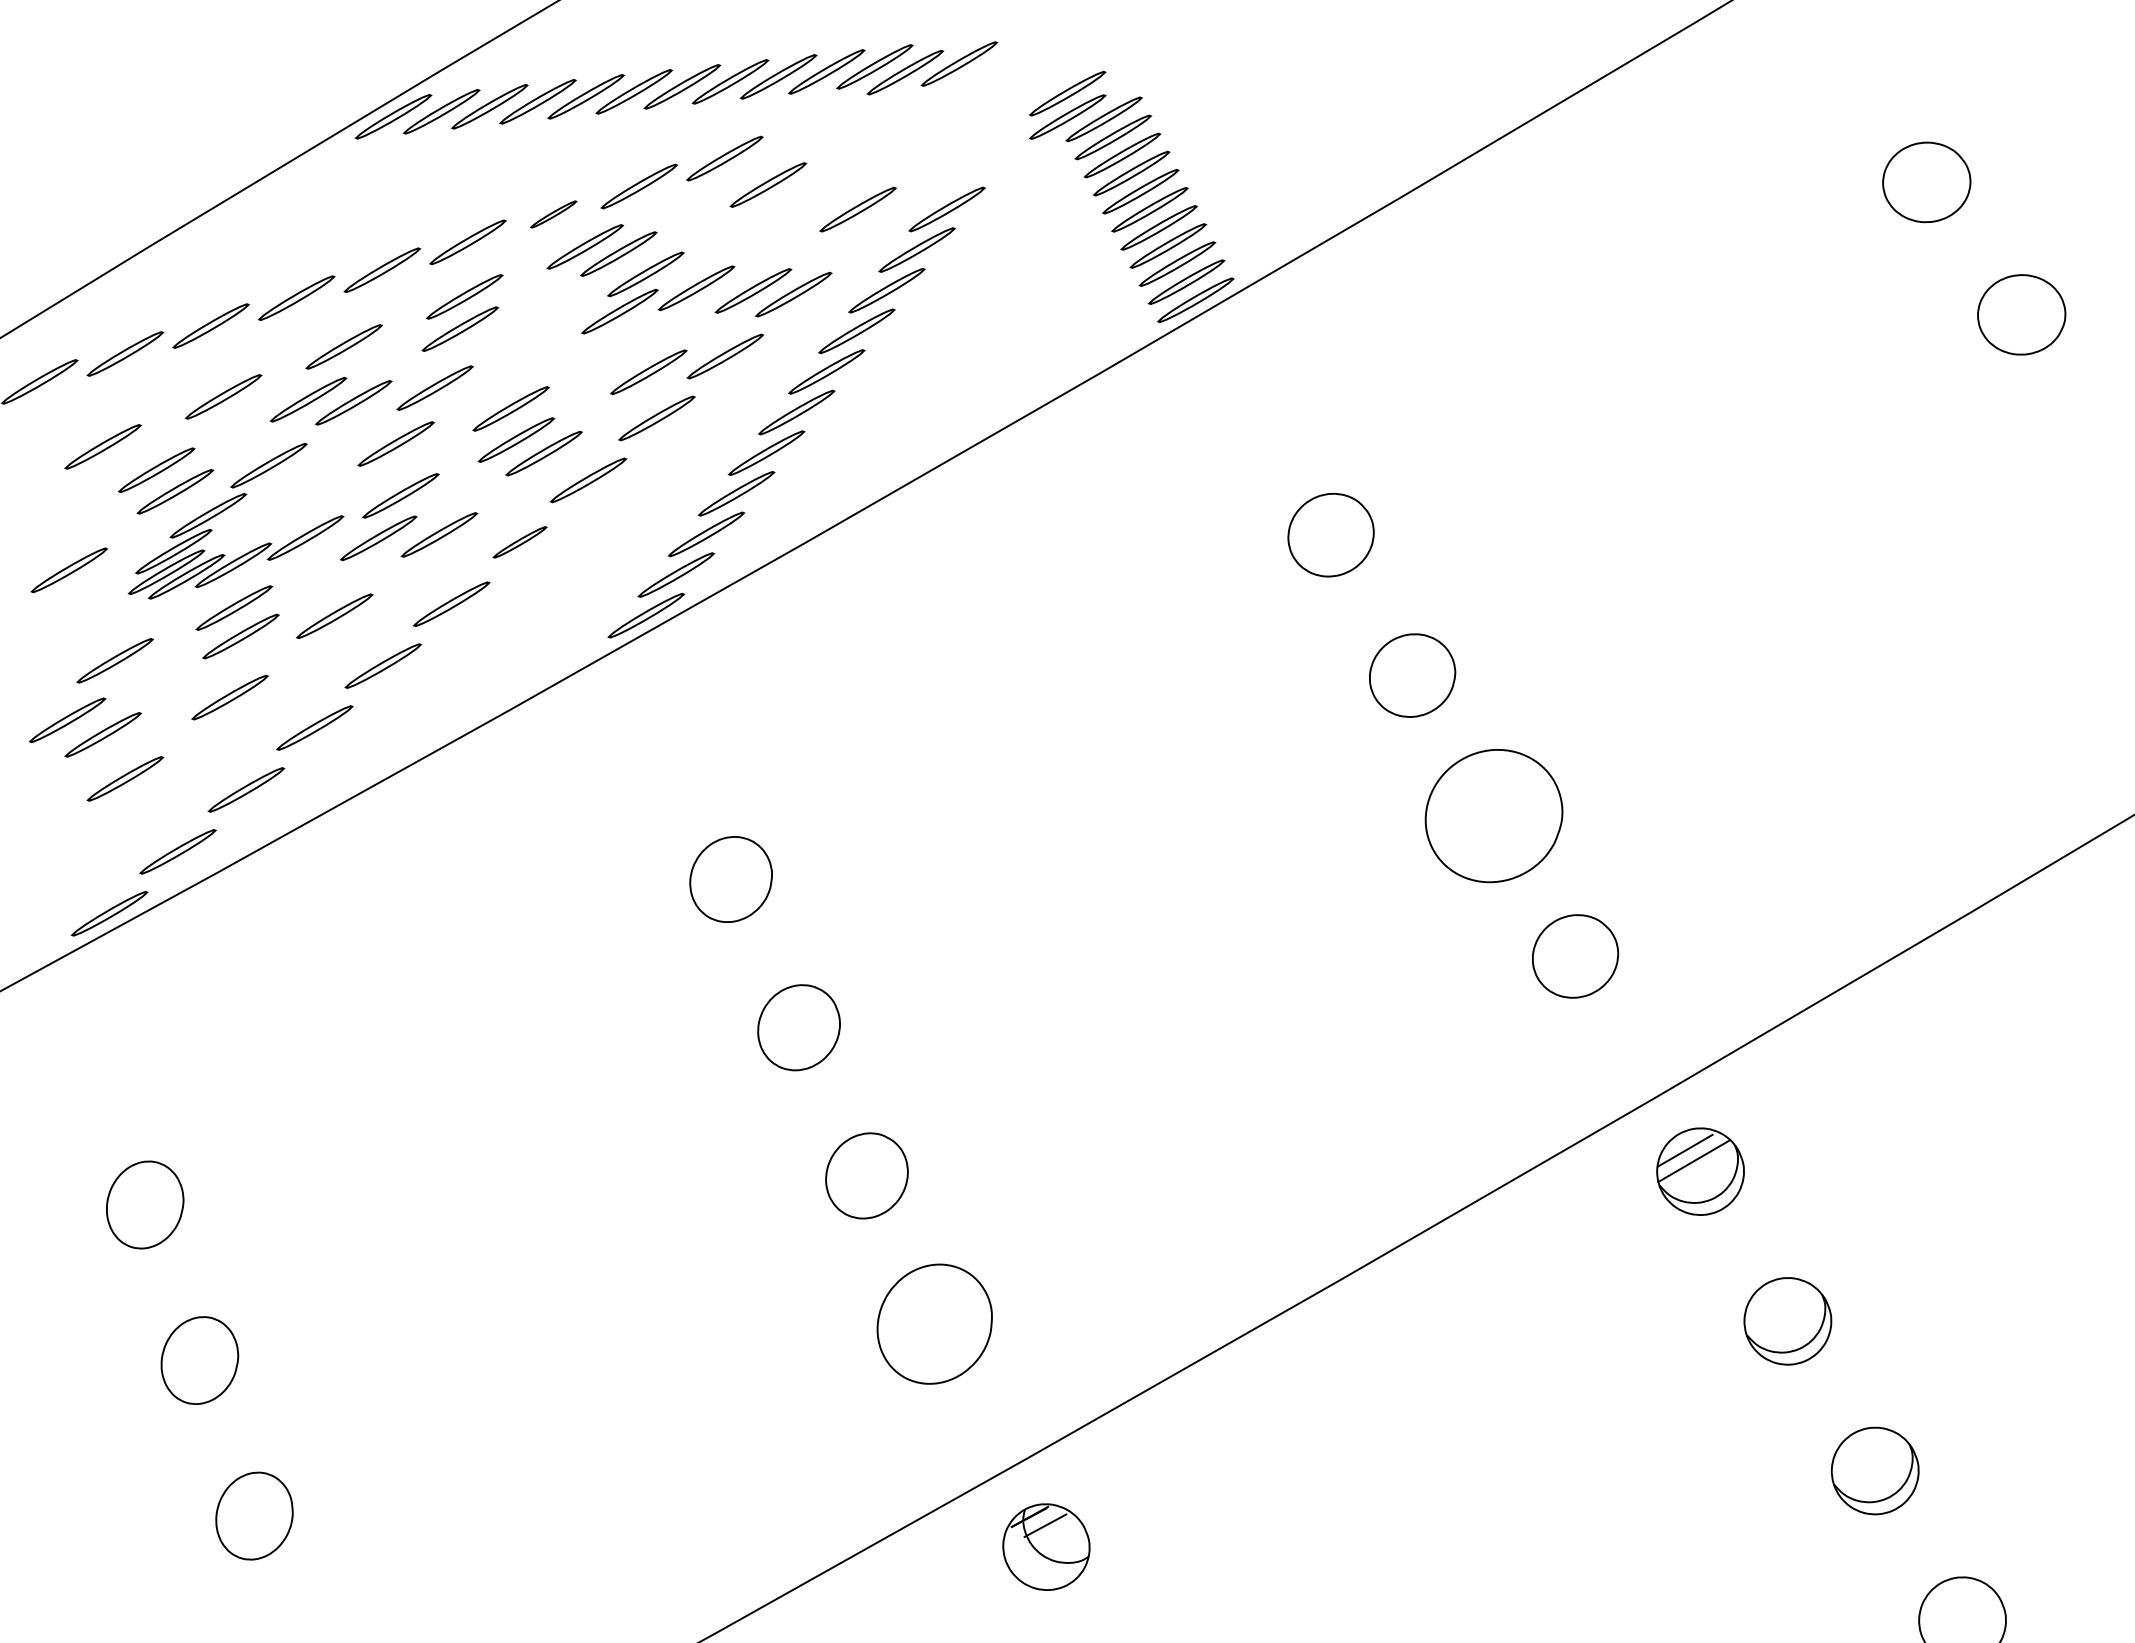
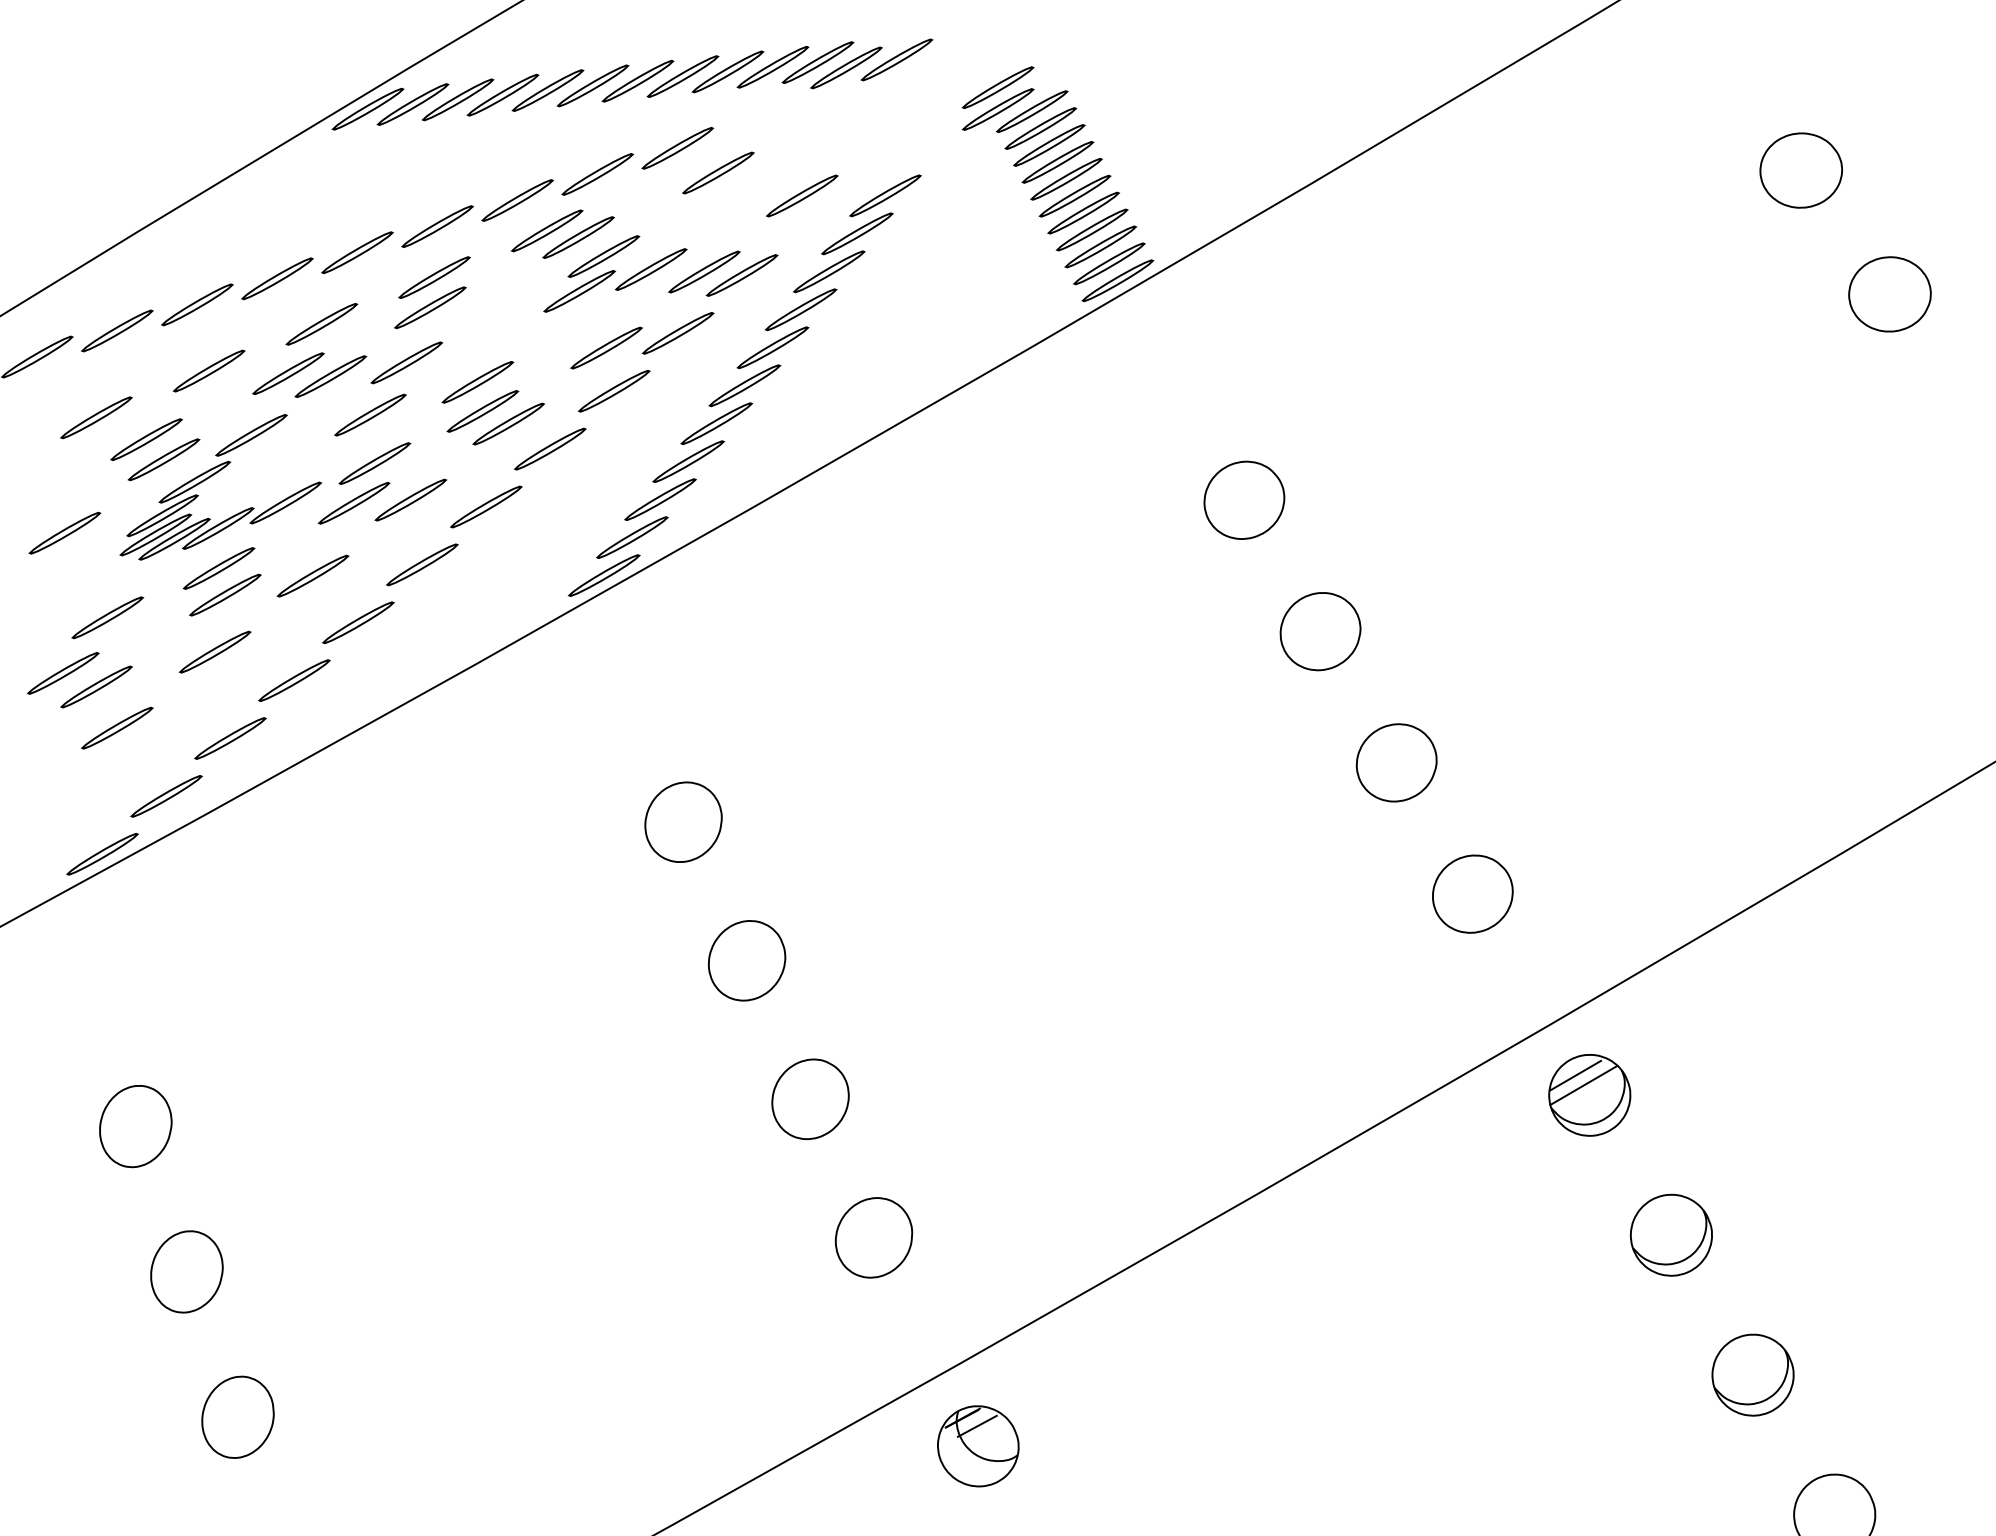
part: (553, 214) -> (517, 200), size x1.67
part: (519, 542) -> (485, 507), size x1.43
part: (1493, 815) -> (1396, 762), size x0.62
part: (934, 1323) -> (873, 1237), size x0.71

